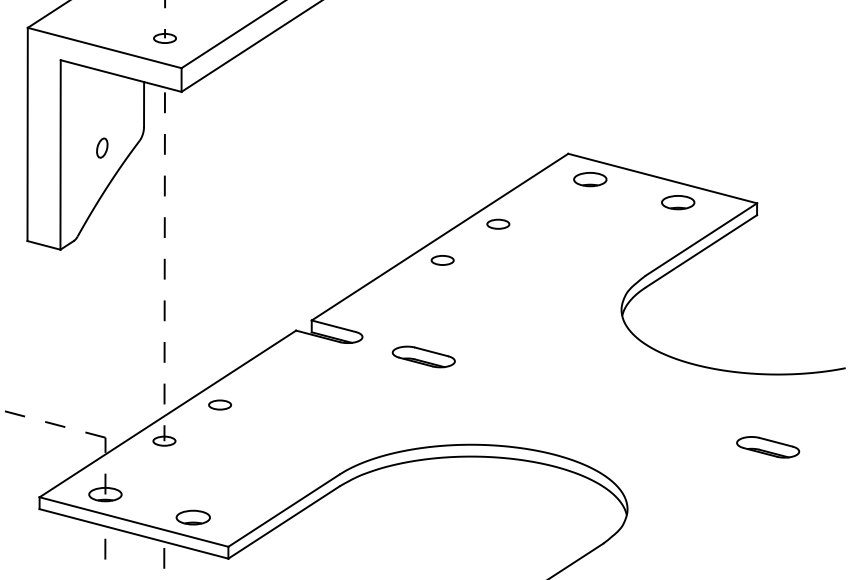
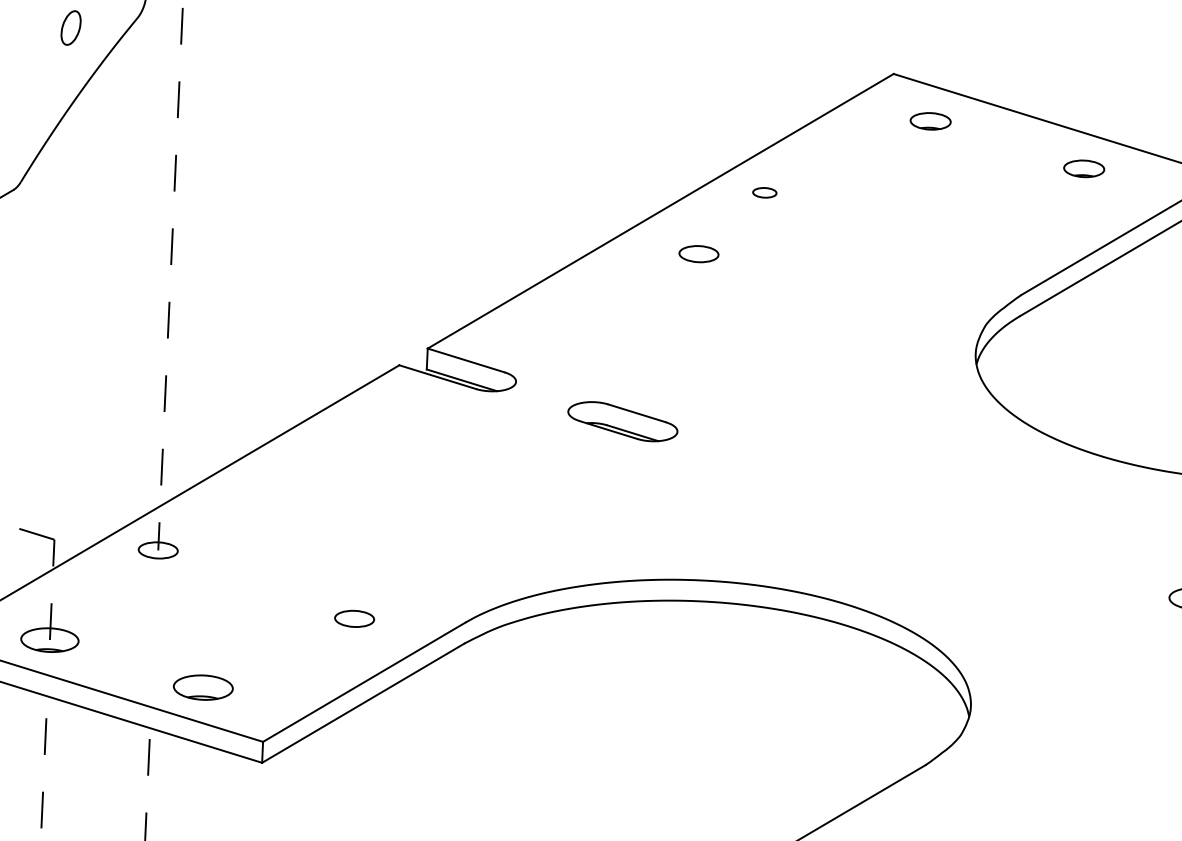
part: (590, 179) -> (930, 121), size x0.7
part: (678, 202) -> (1084, 168), size x0.7
part: (498, 223) -> (765, 191), size x0.6
part: (442, 260) -> (698, 254), moved
part: (219, 404) -> (353, 617), moved

